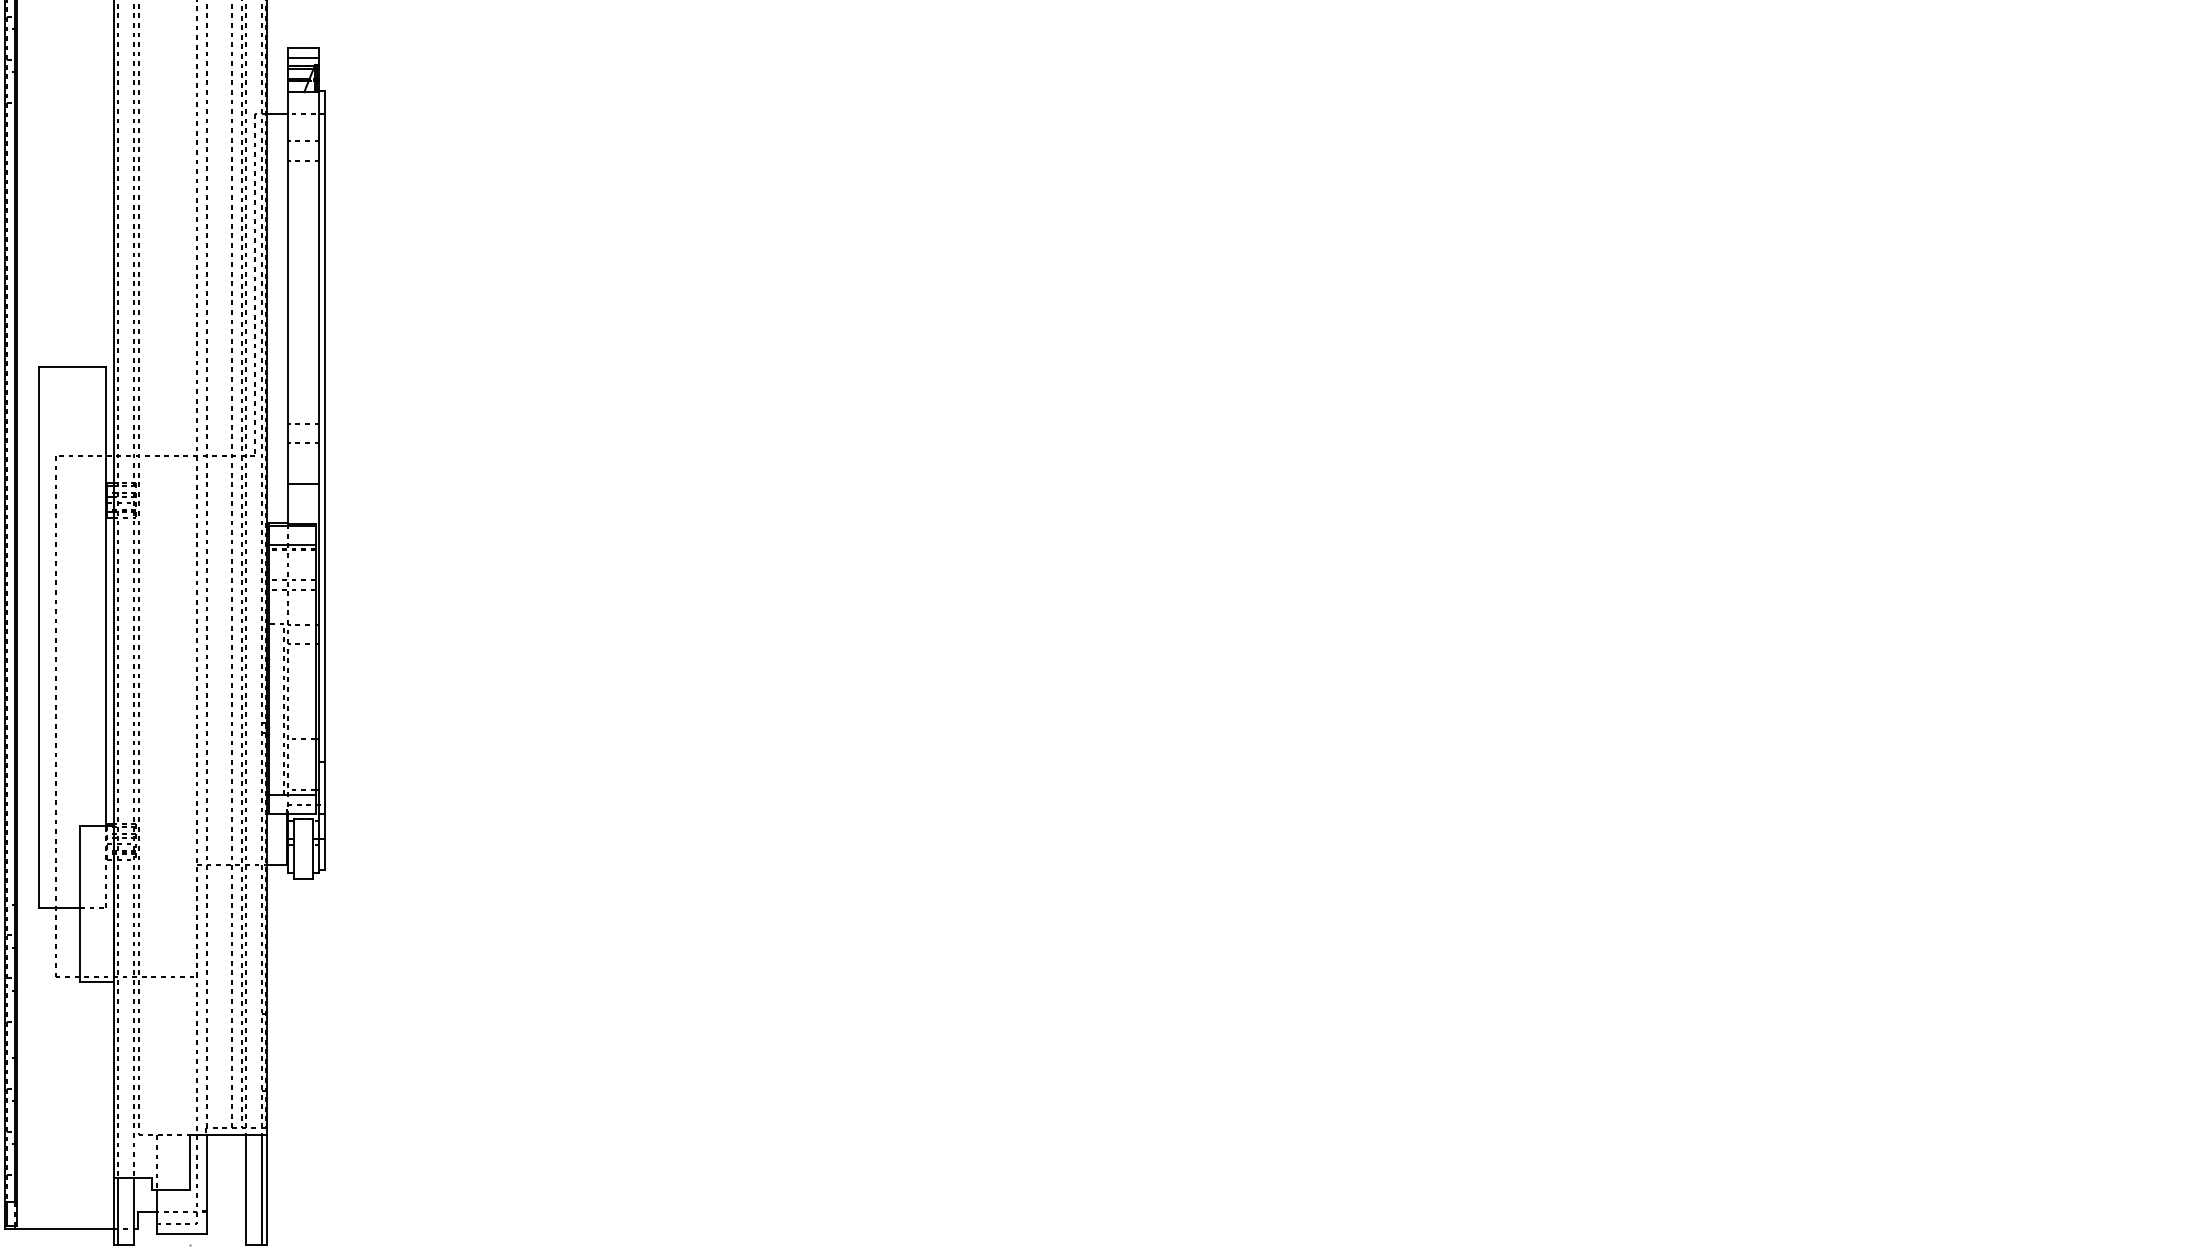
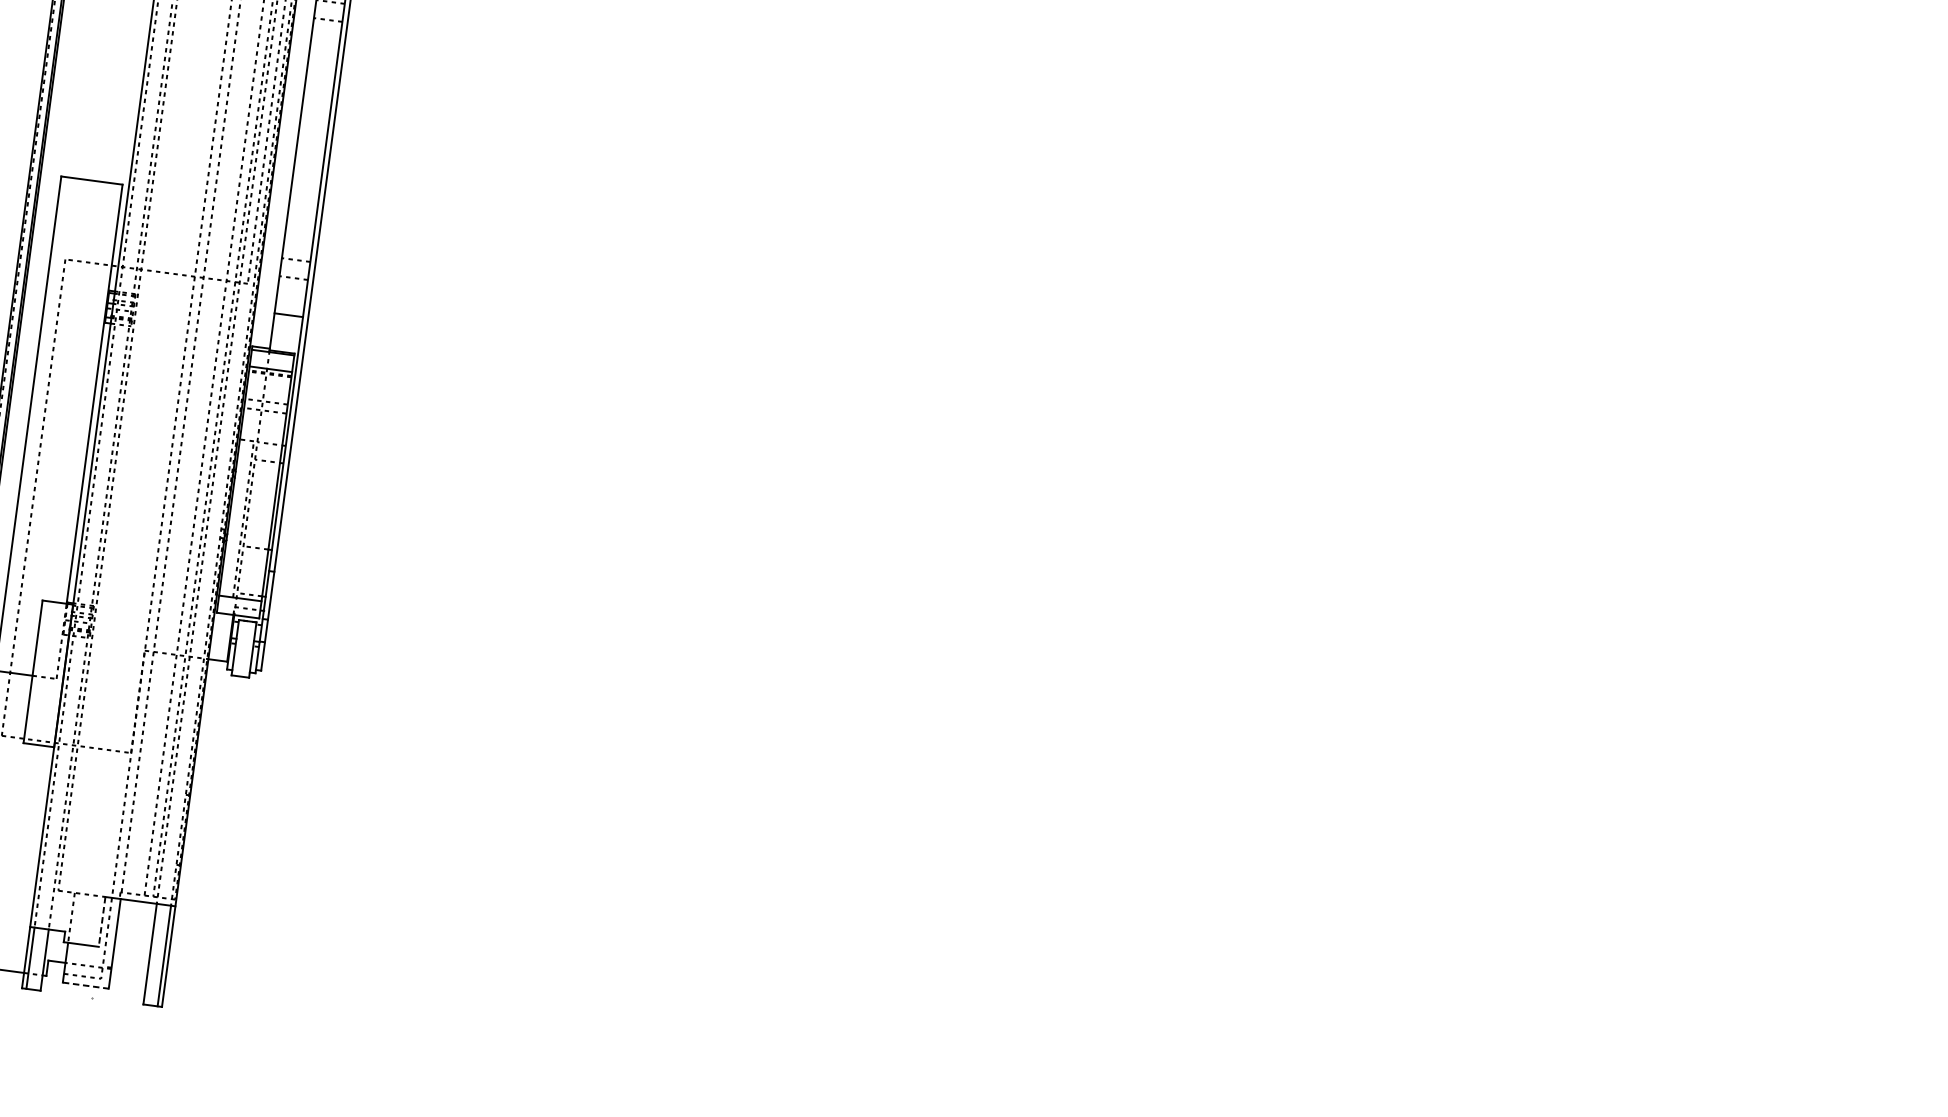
line: (190, 1163) -> (102, 922), solid -> dashed
line: (182, 1233) -> (86, 985), solid -> dashed

